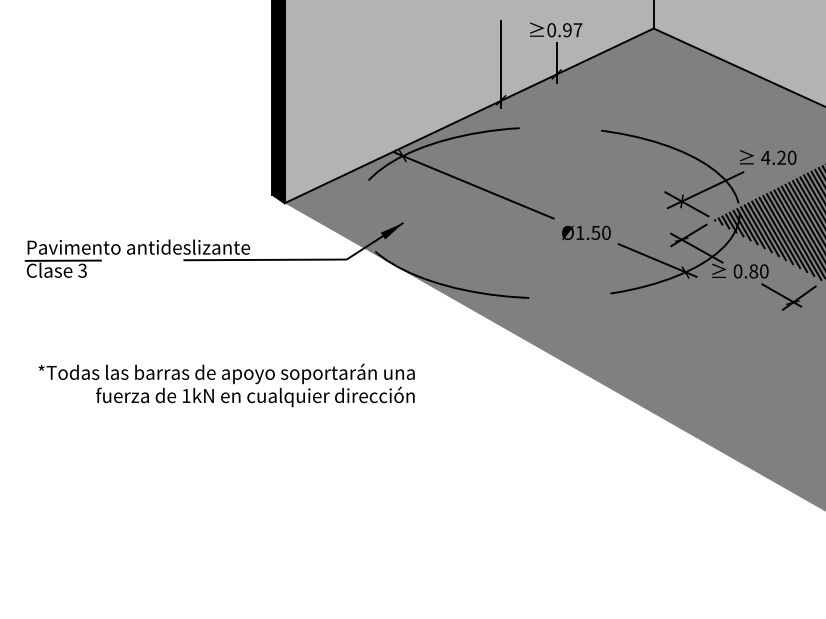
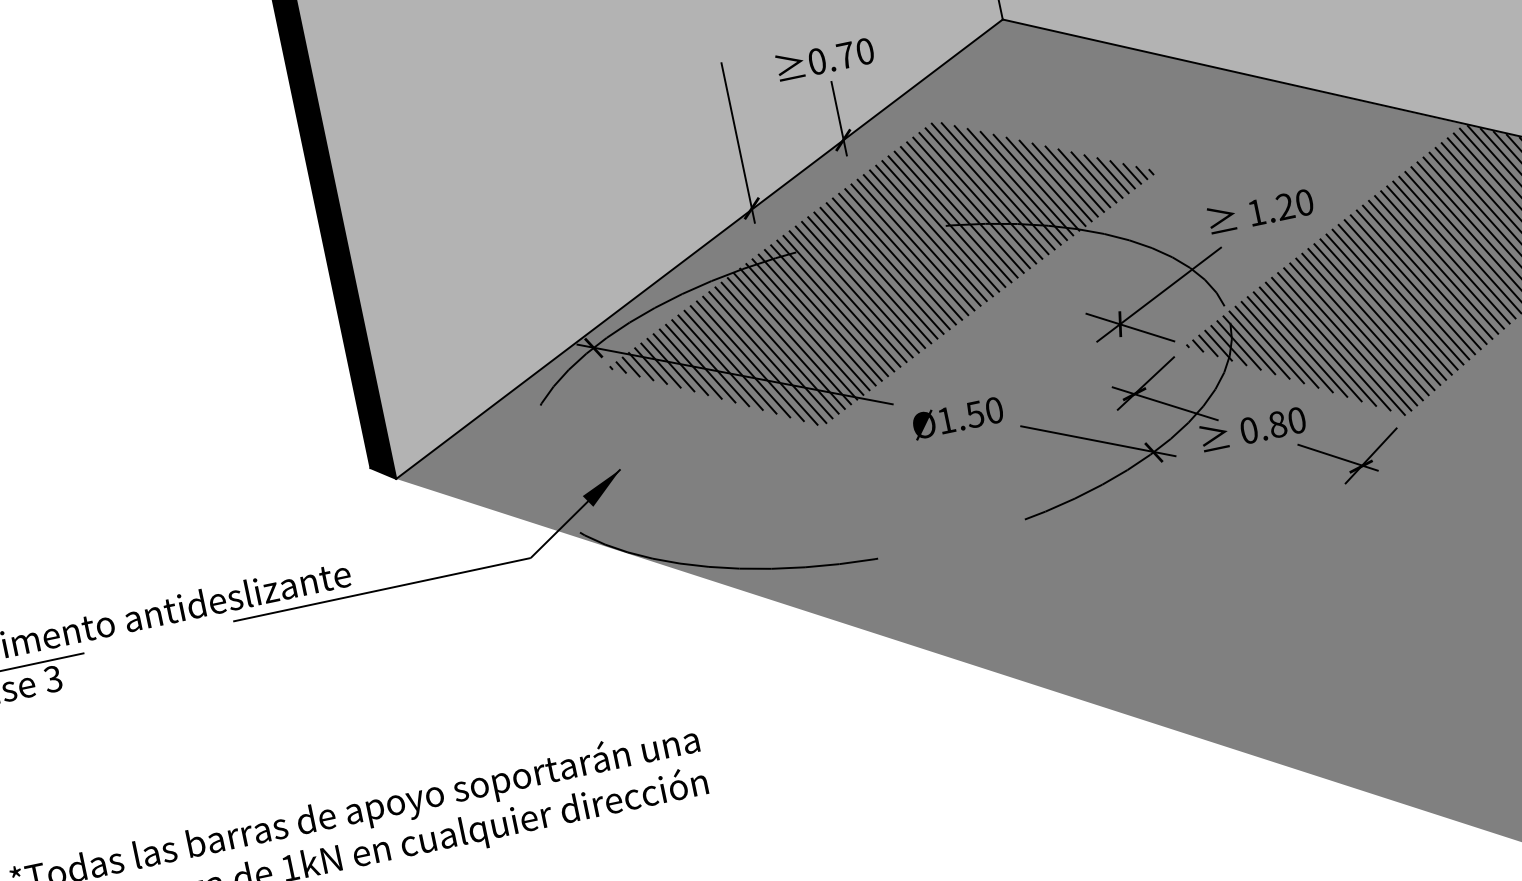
text: (572, 30) -> (855, 54), 0.97 -> 0.70
hatch: (562, 147) -> (881, 271), added
text: (765, 157) -> (1255, 212), 4.20 -> 1.20

